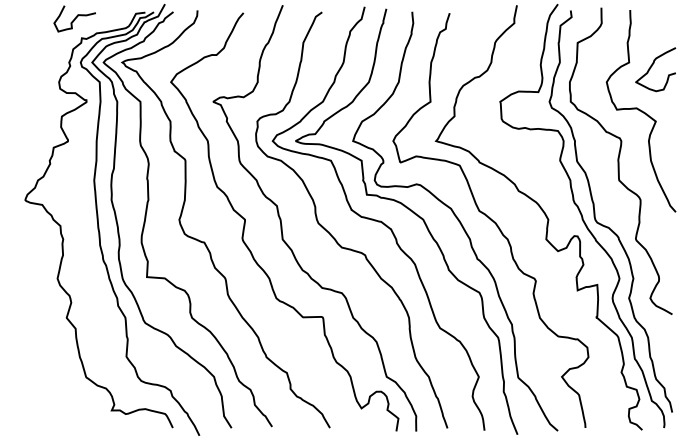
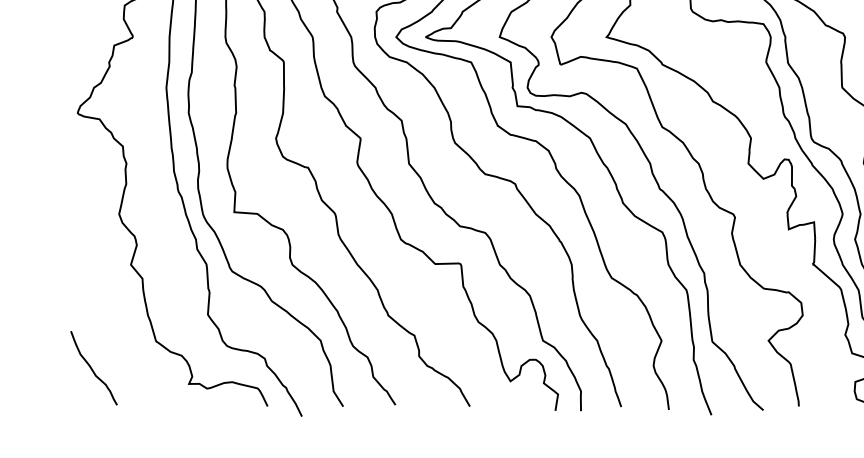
curve: (36, 398) -> (92, 368), added

